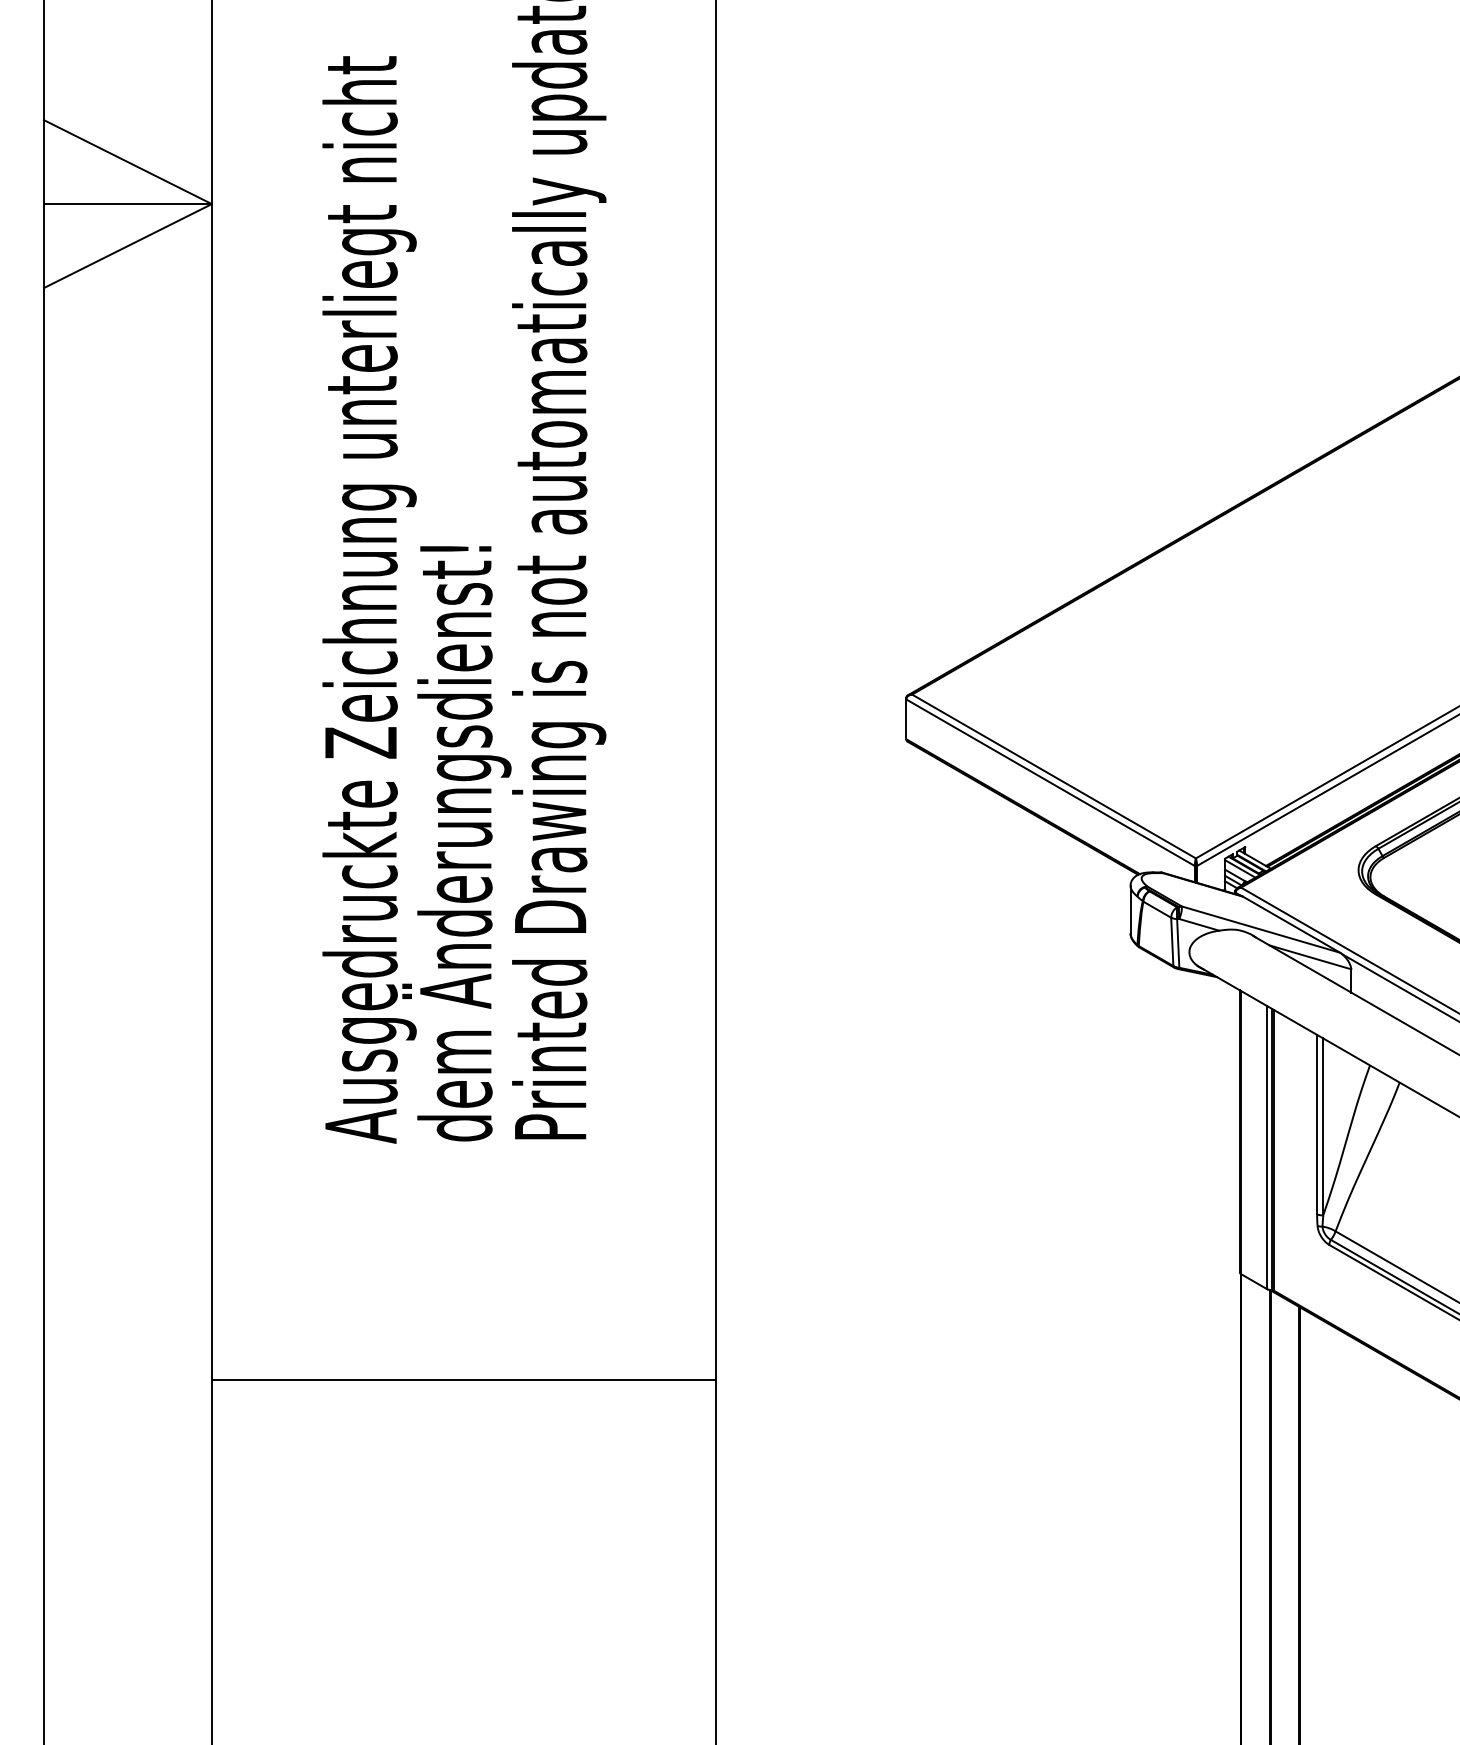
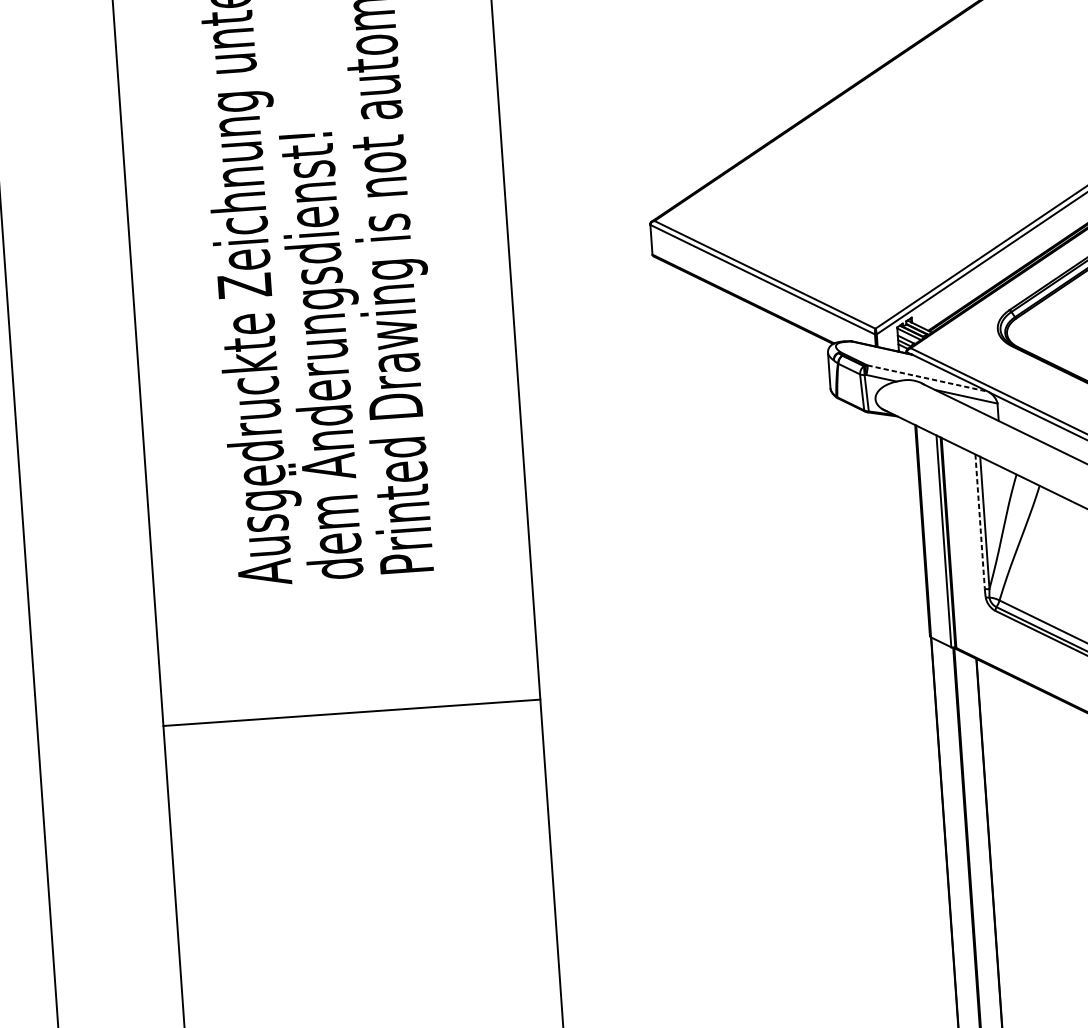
line: (1261, 929) -> (928, 378), solid -> dashed
line: (1317, 1124) -> (980, 521), solid -> dashed
line: (463, 1379) -> (351, 712), moved

